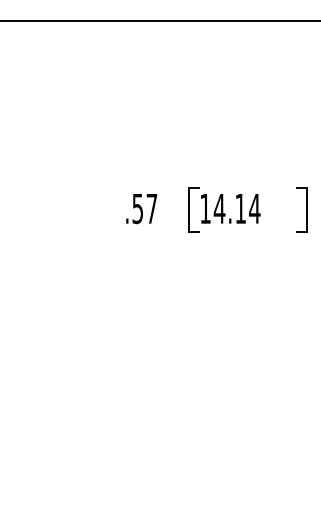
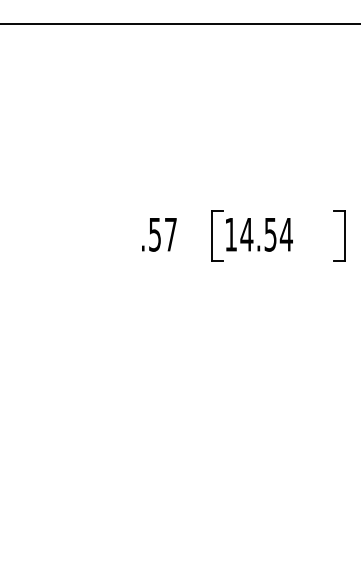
text: (240, 208) -> (270, 234), 14.14 -> 14.54

